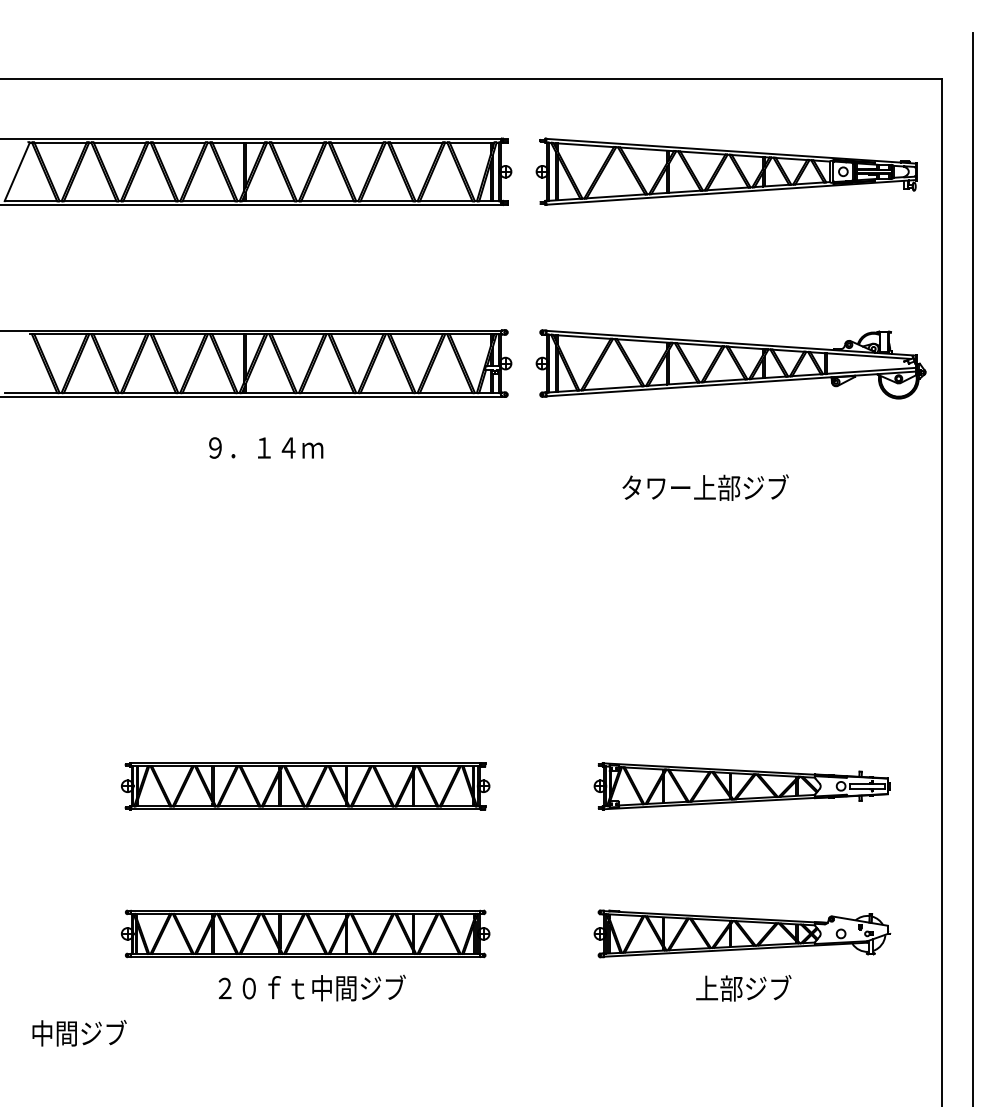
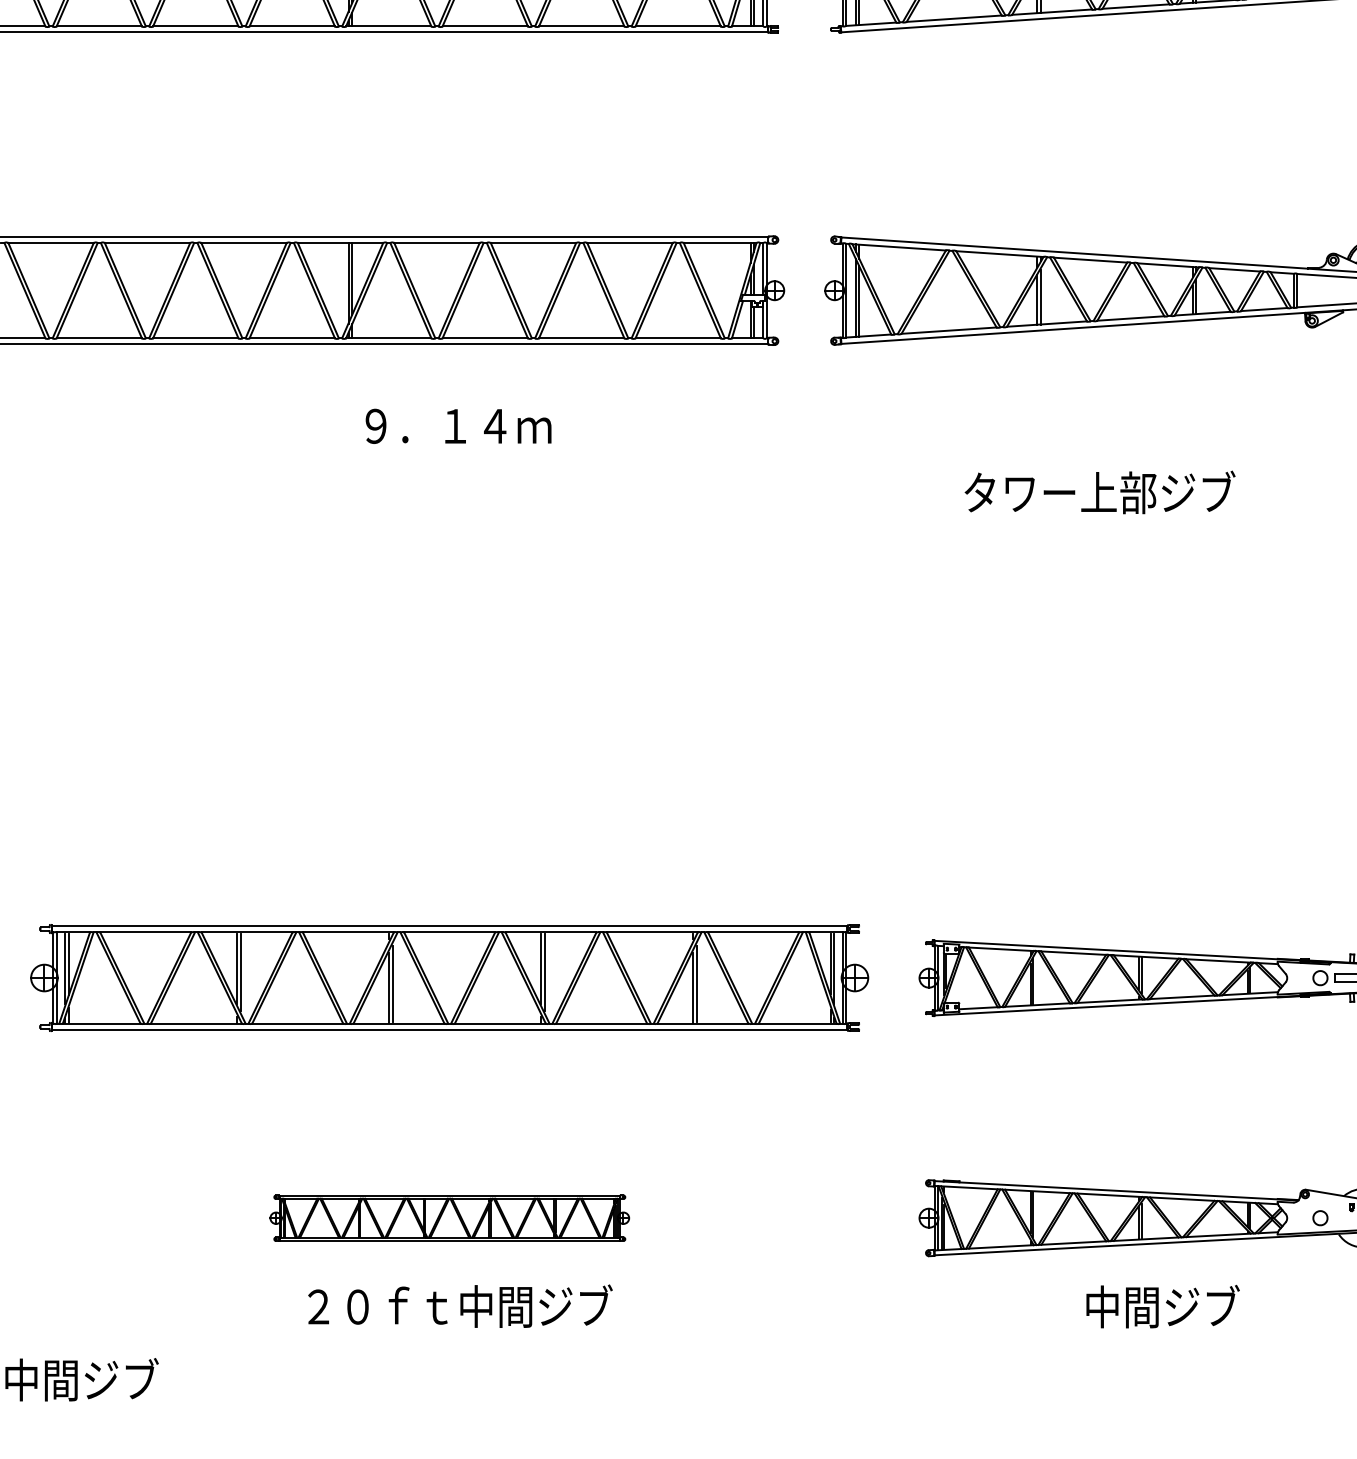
text: (266, 447) -> (459, 425), moved
part: (305, 786) -> (449, 978), size x1.4
part: (305, 933) -> (449, 1217), size x0.6
text: (719, 988) -> (1122, 1306), 上部ジブ -> 中間ジブ

